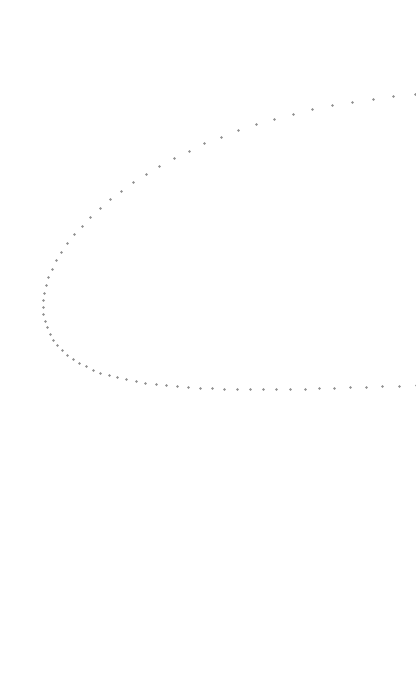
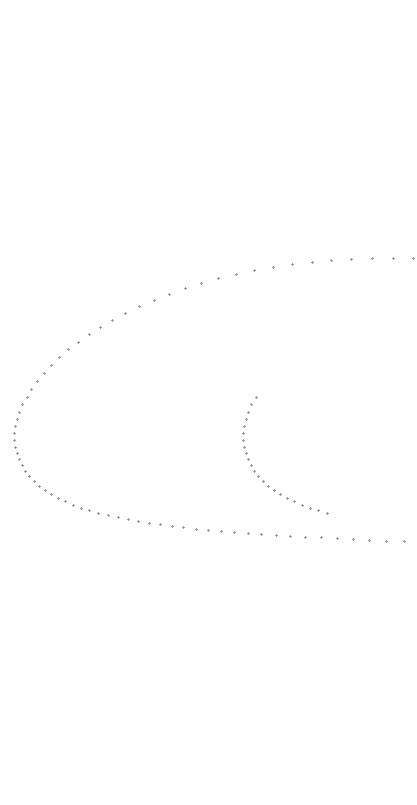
part: (301, 333) -> (263, 480), added

